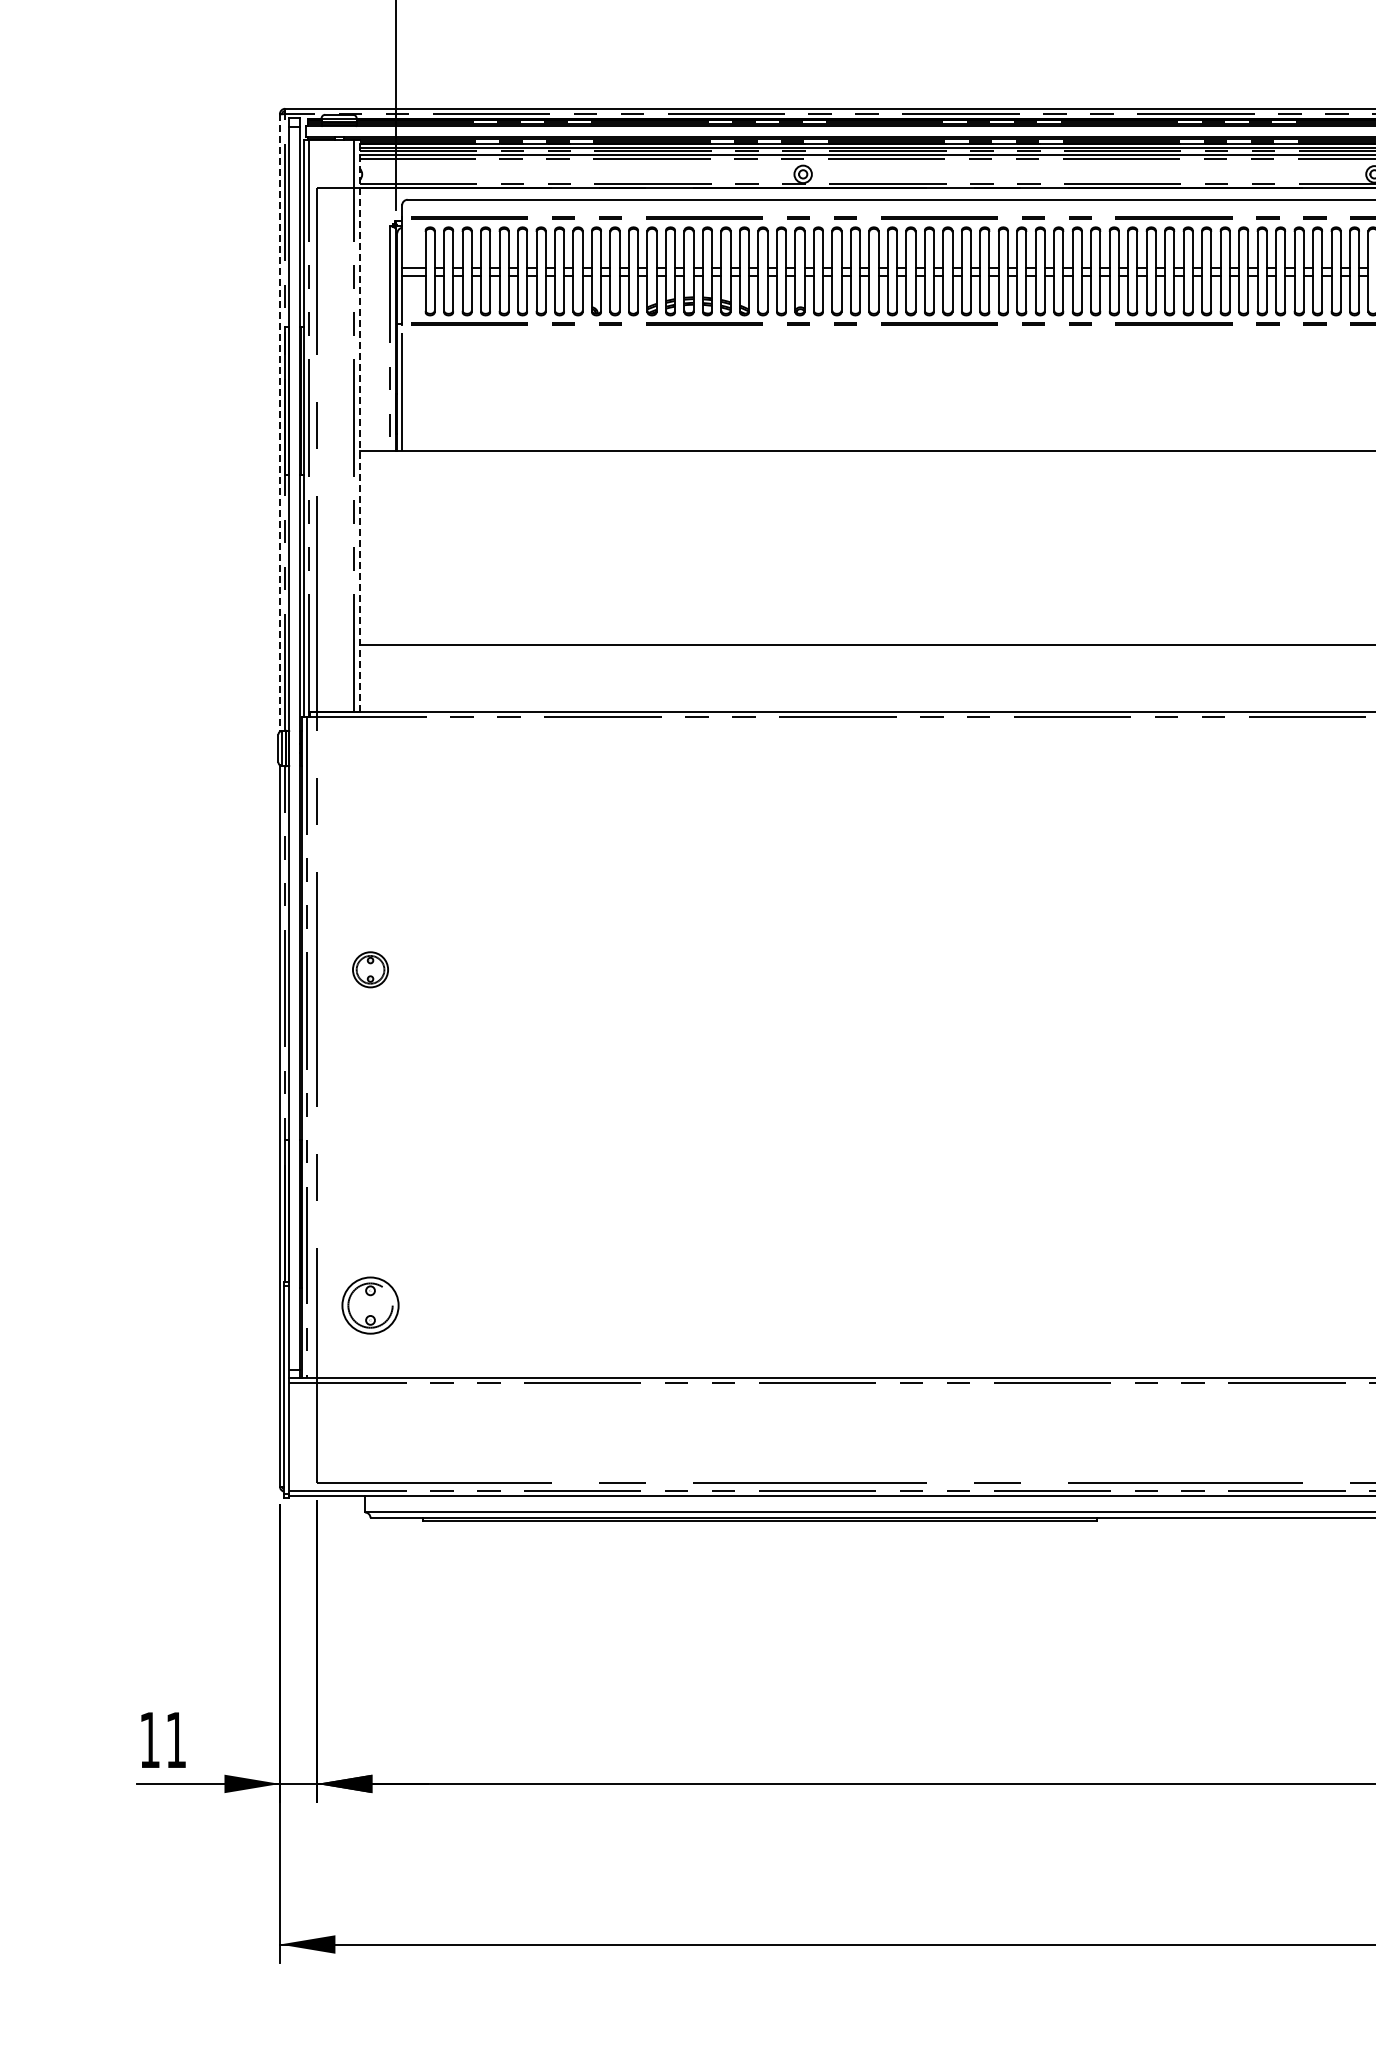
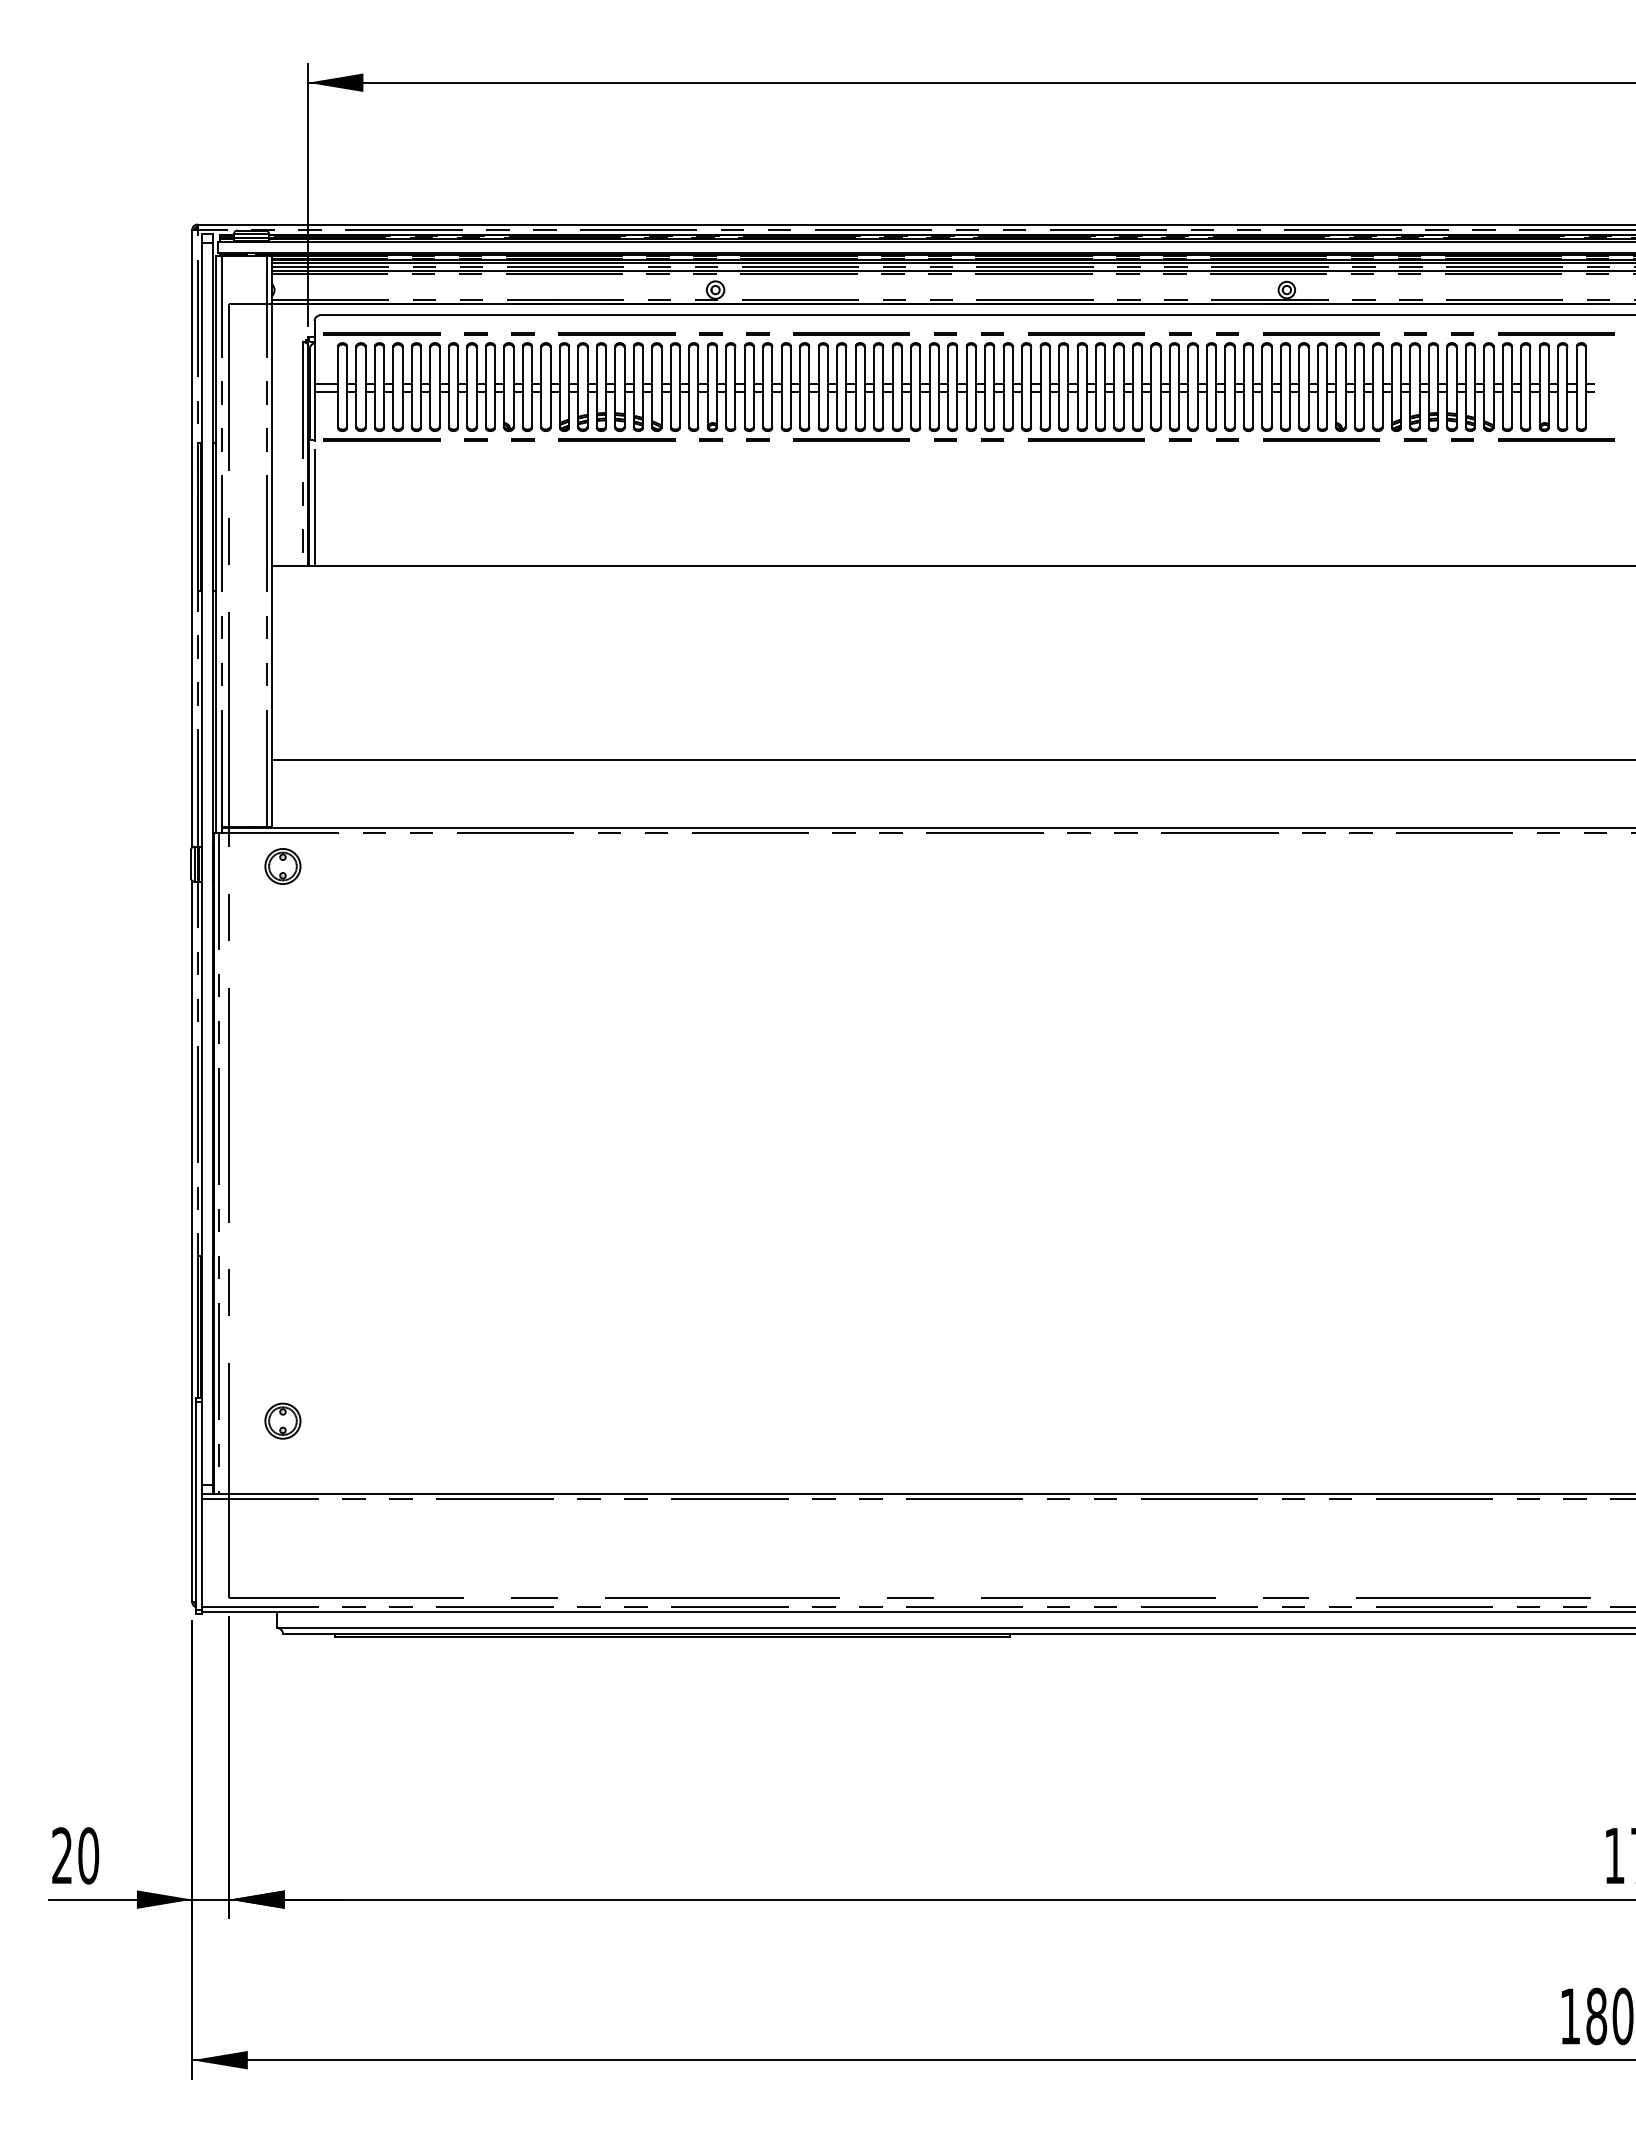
line: (280, 422) -> (192, 538), dashed -> solid
line: (360, 425) -> (272, 541), dashed -> solid
part: (370, 969) -> (282, 866), moved
part: (370, 1304) -> (282, 1420), size x0.62
text: (163, 1739) -> (75, 1855), 11 -> 20

